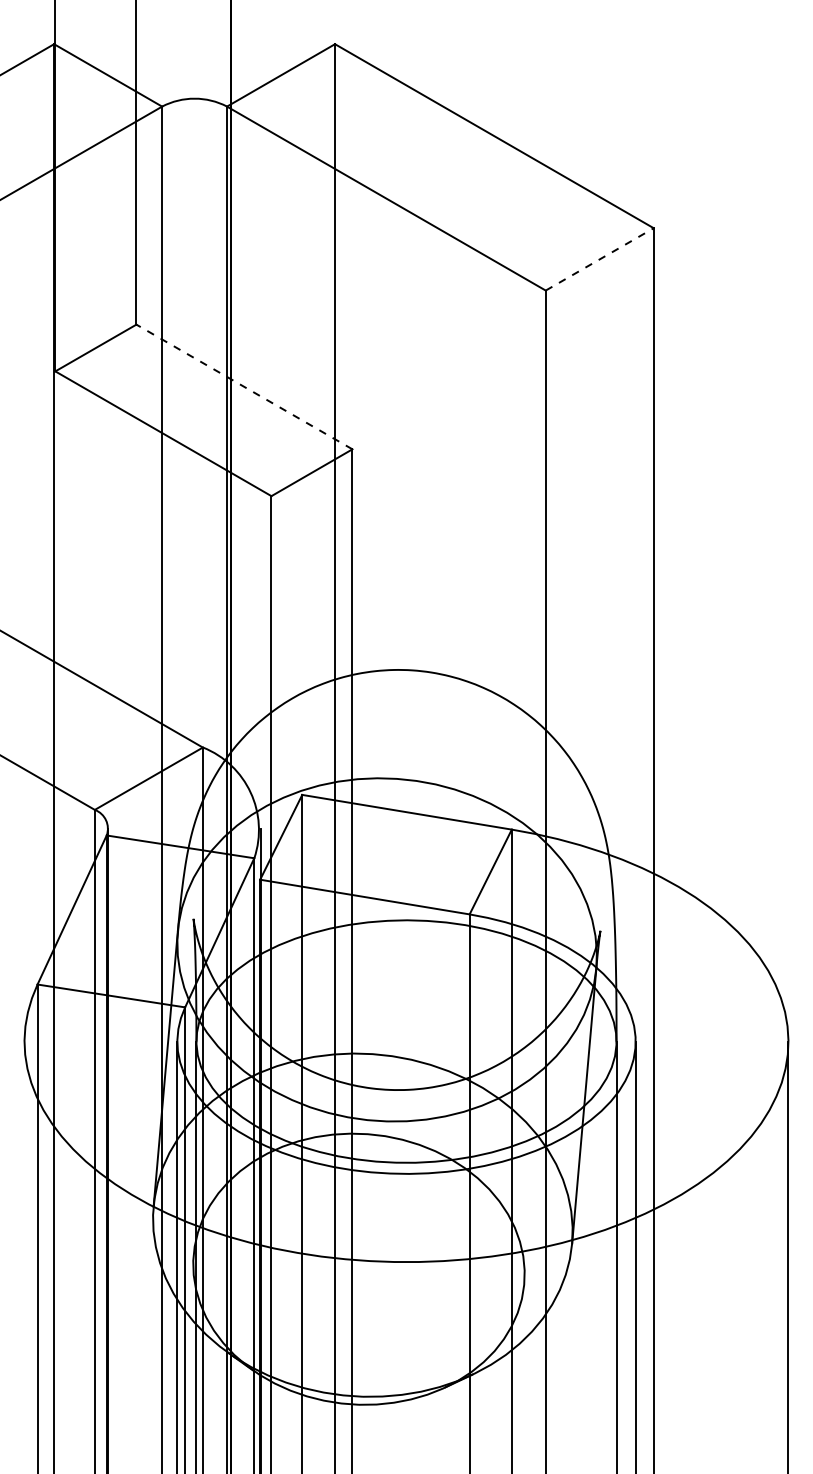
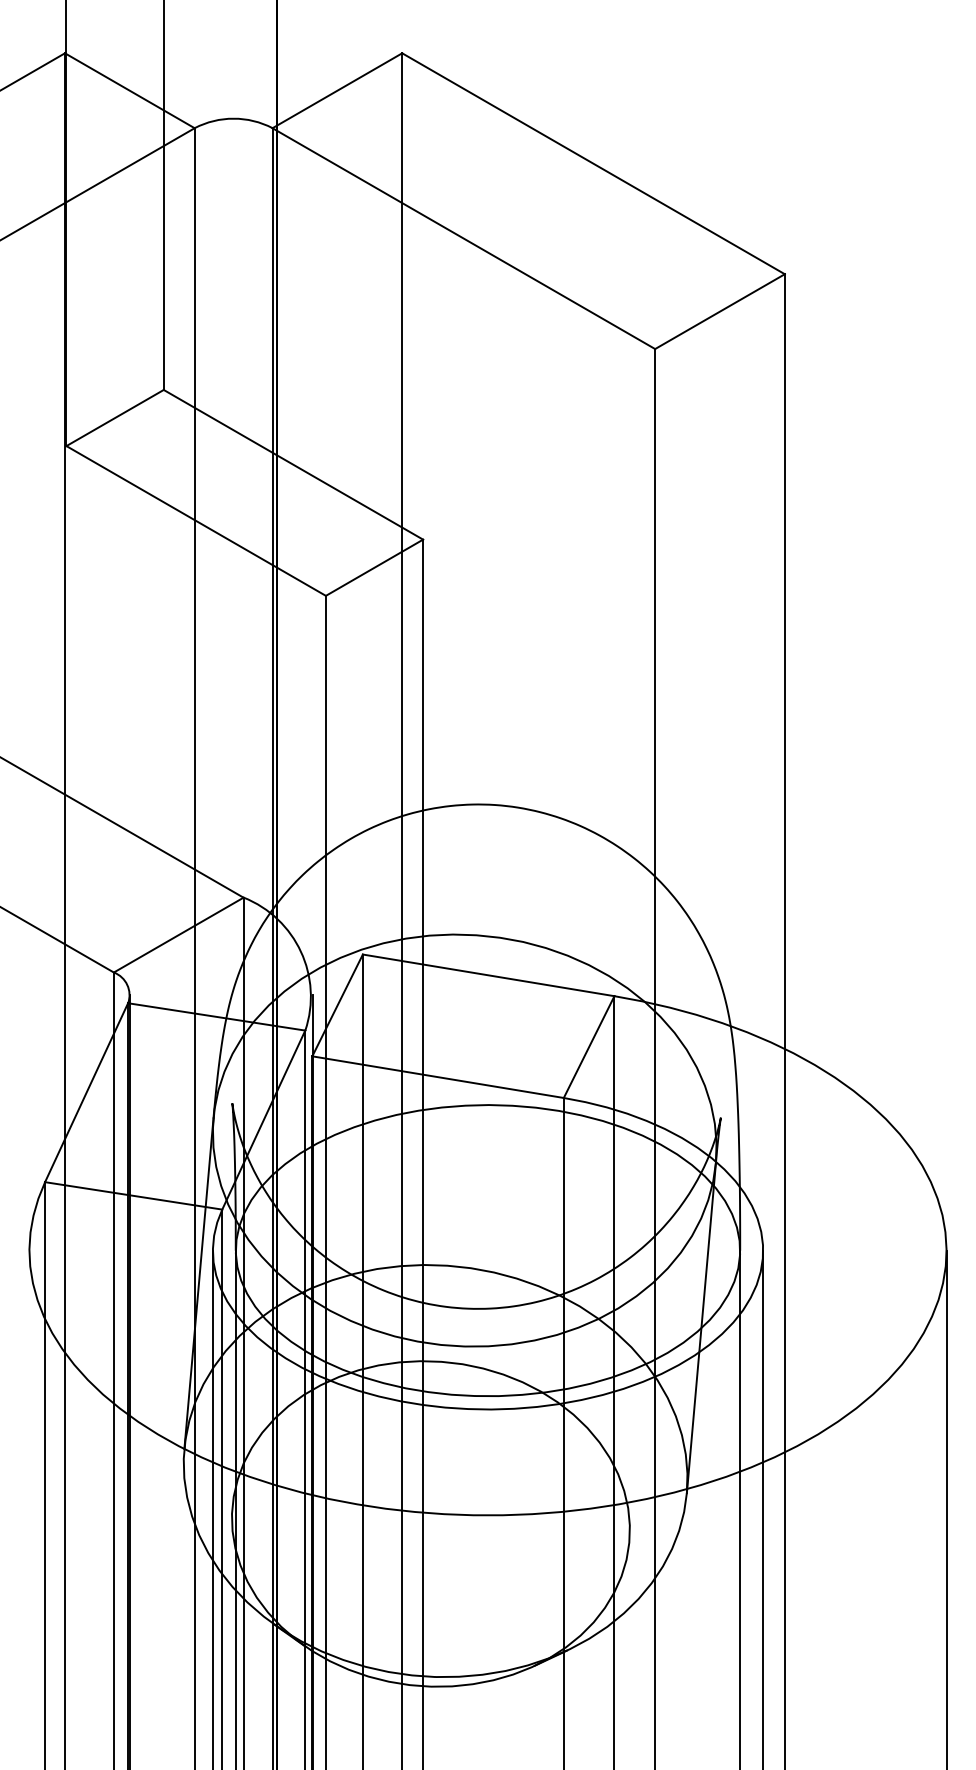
line: (600, 259) -> (720, 311), dashed -> solid
line: (244, 386) -> (293, 464), dashed -> solid

